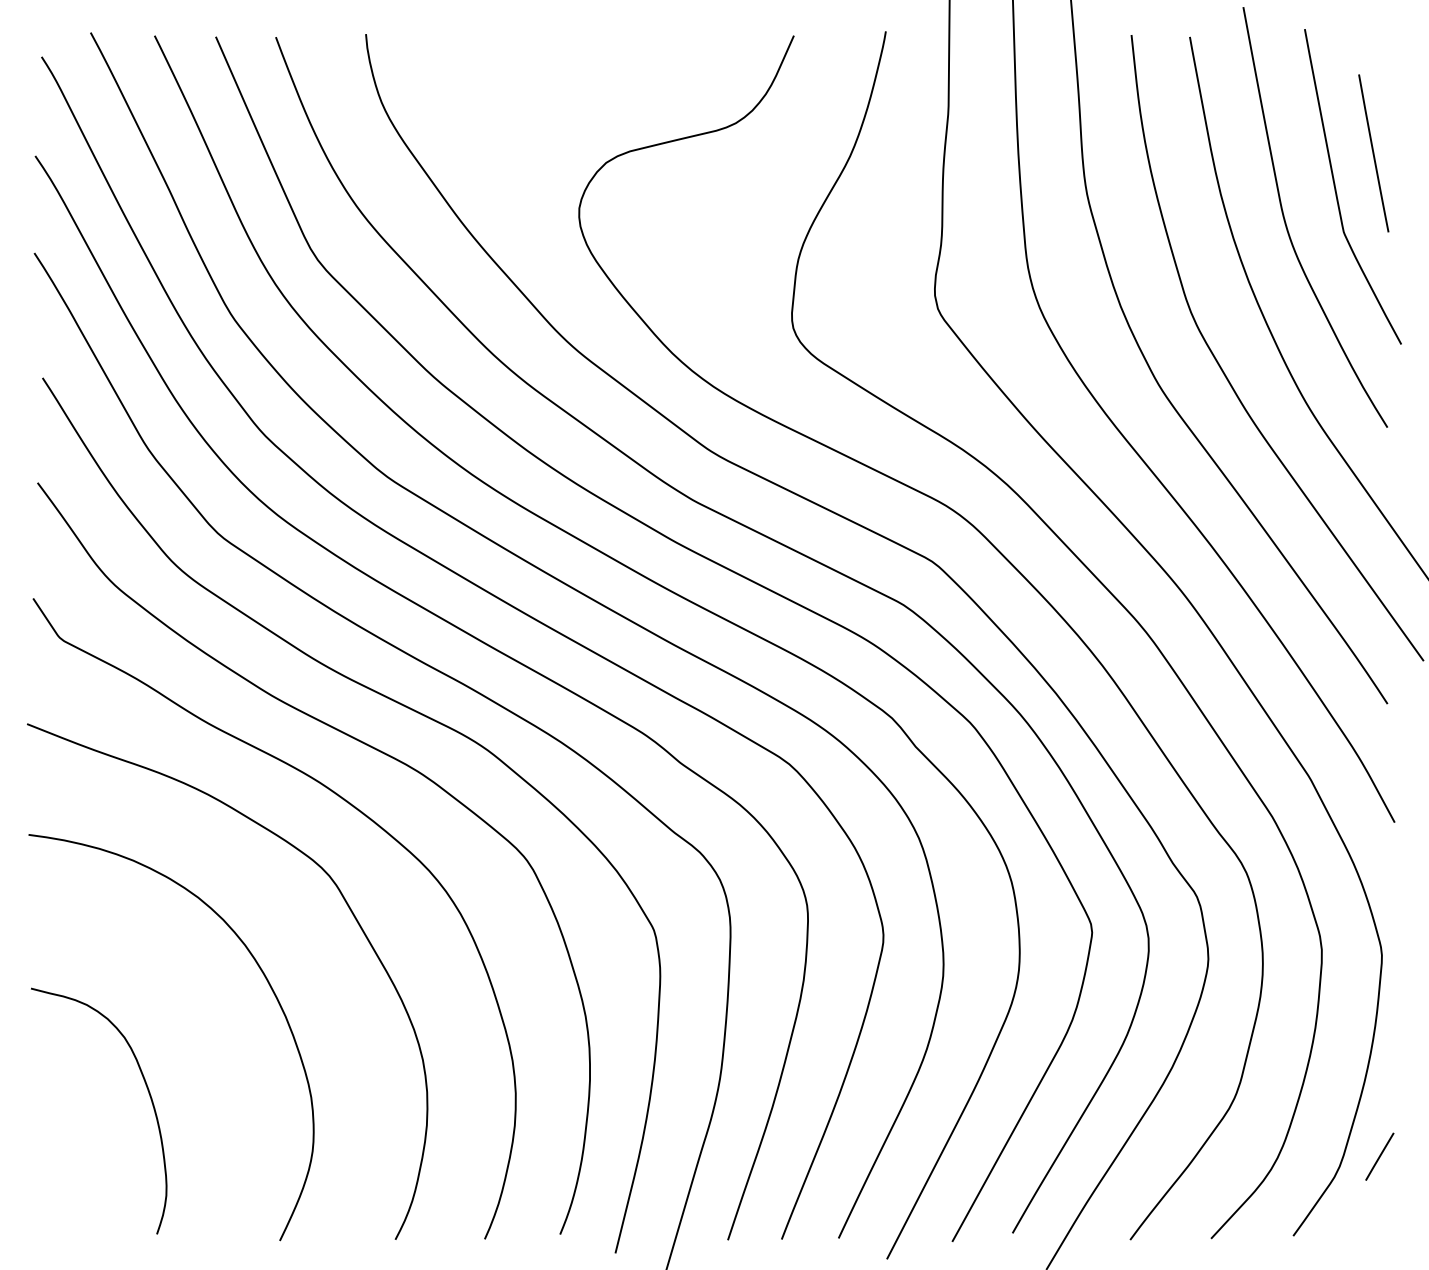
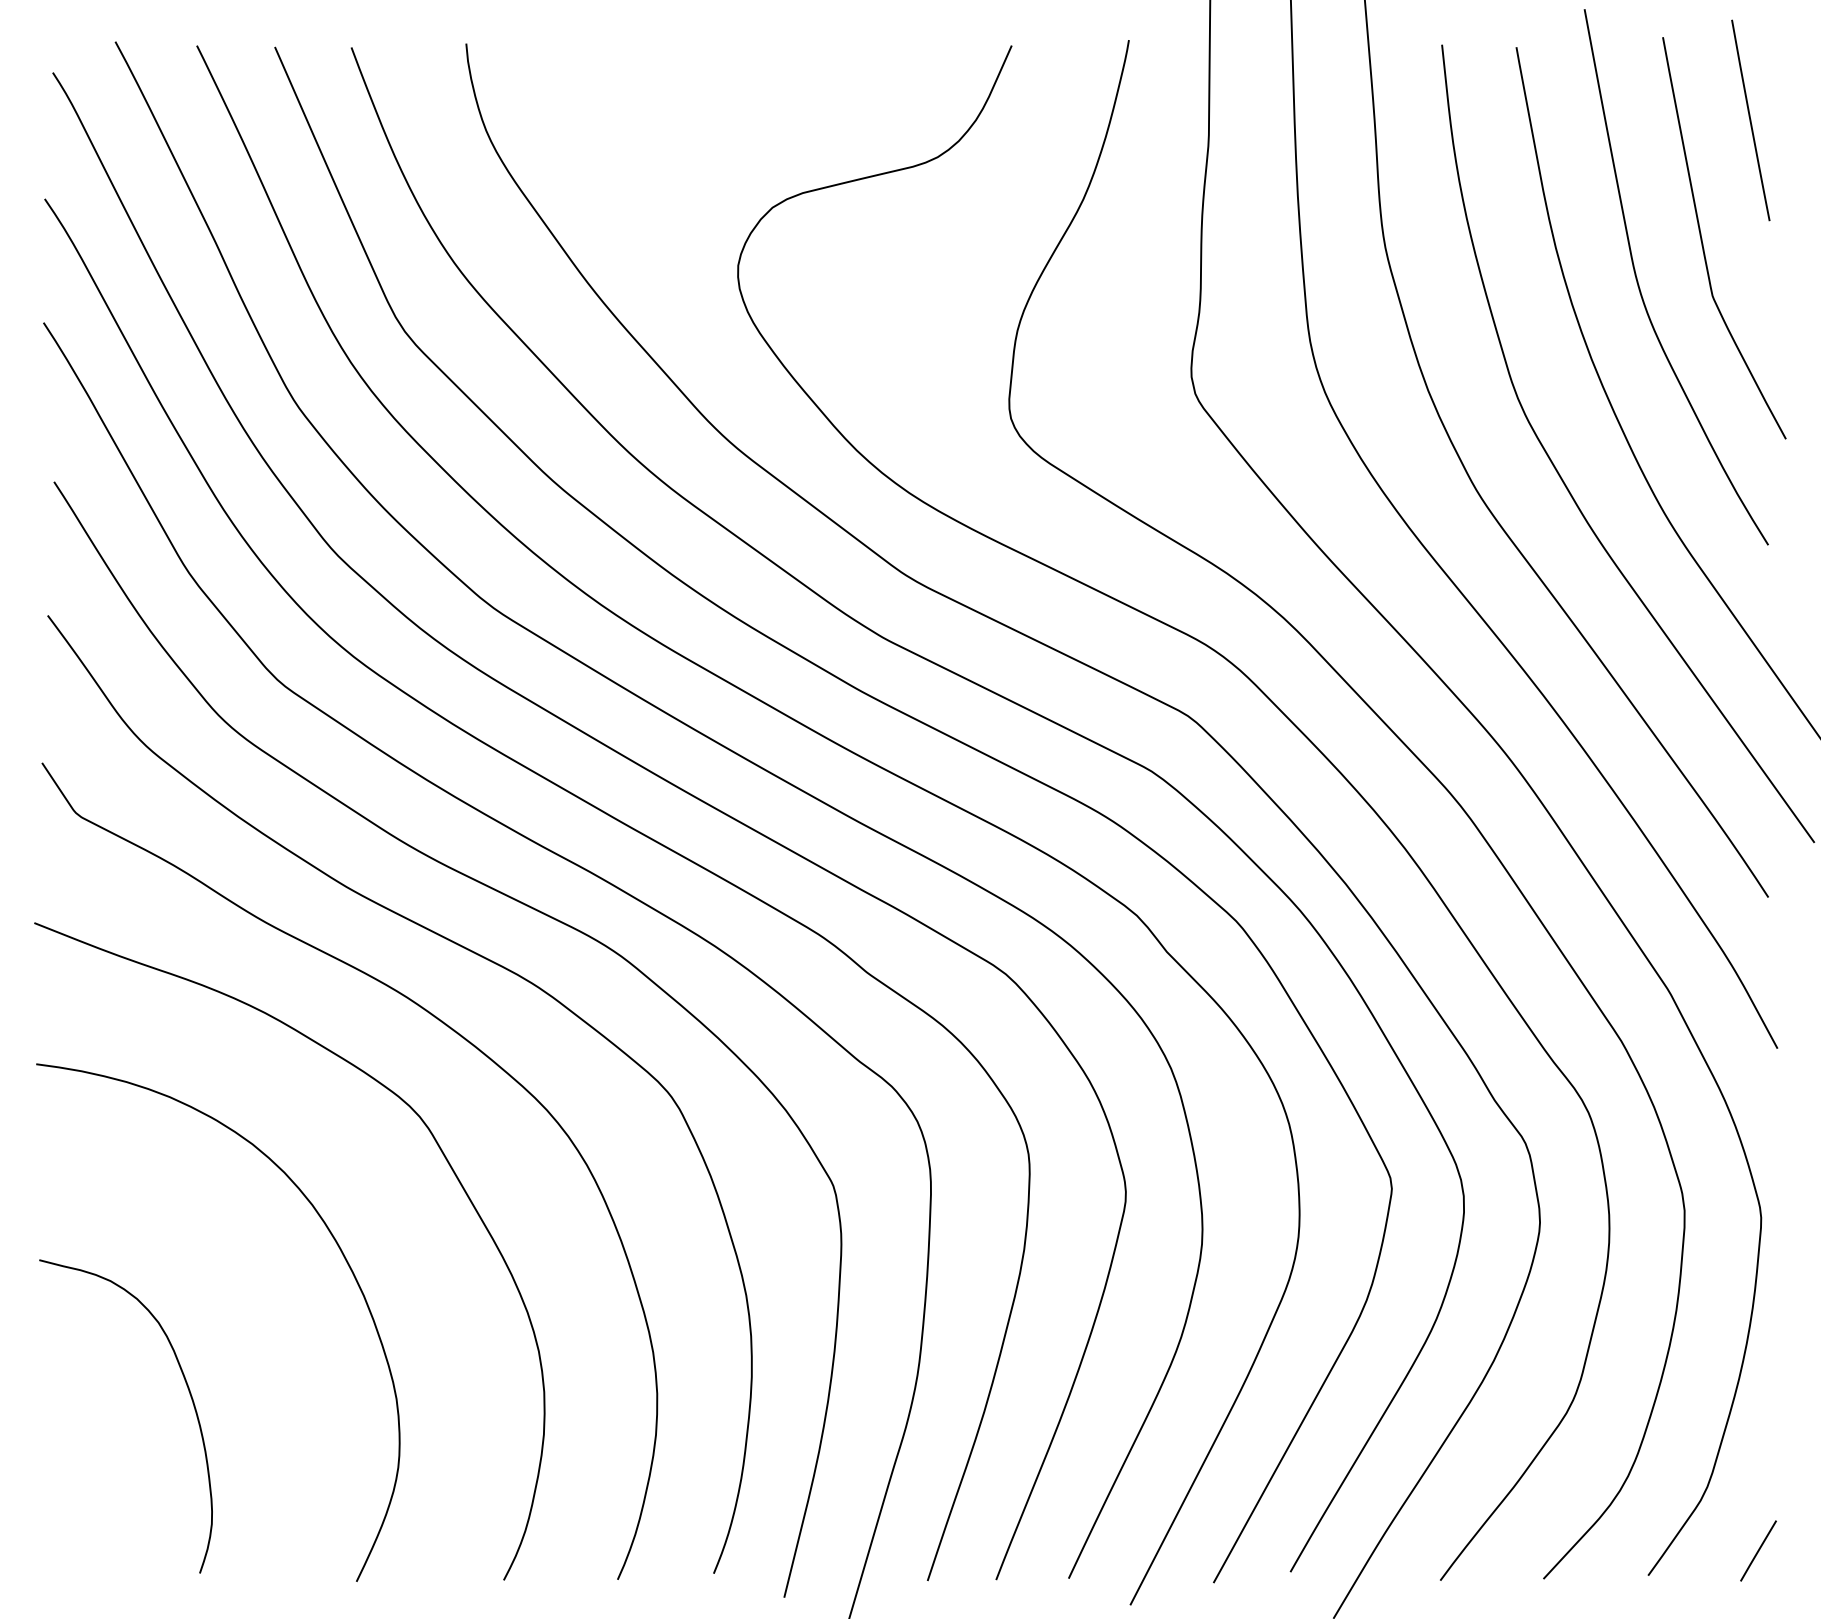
line: (1373, 153) -> (1750, 120), moved
line: (1379, 1156) -> (1758, 1550), moved

